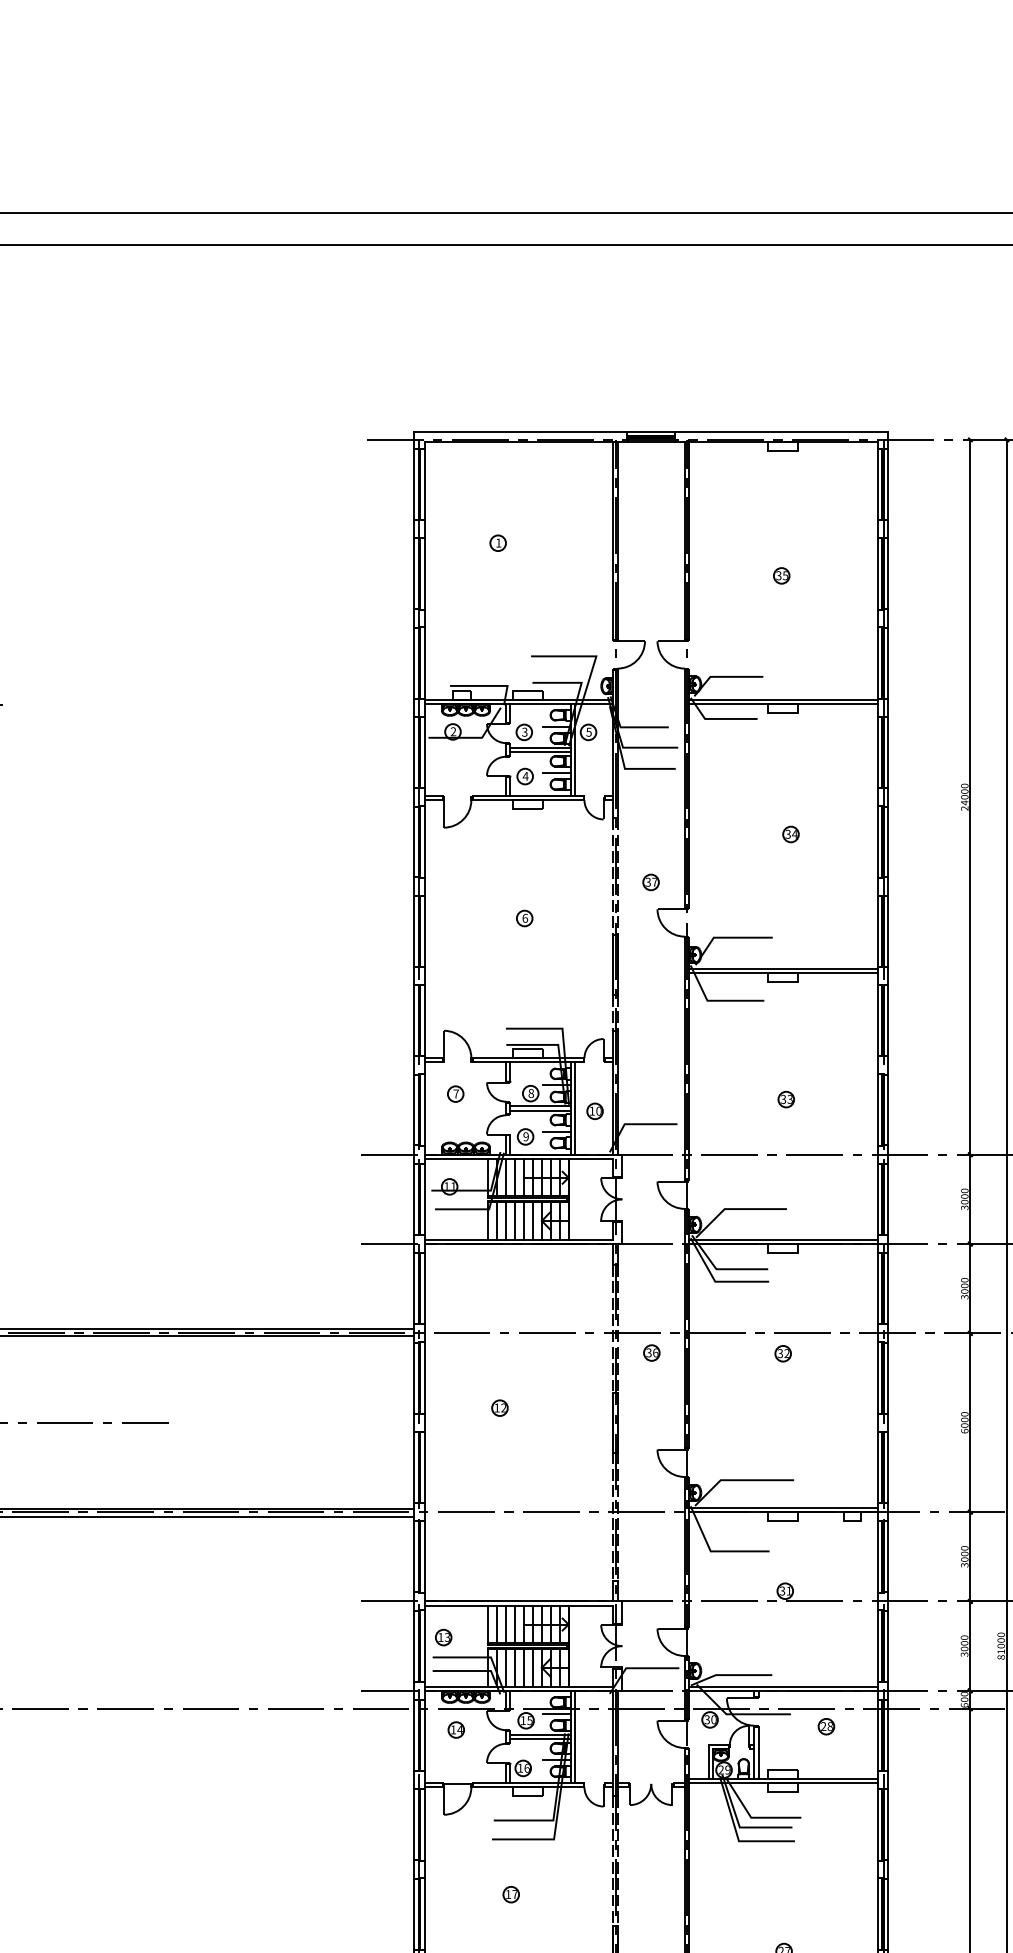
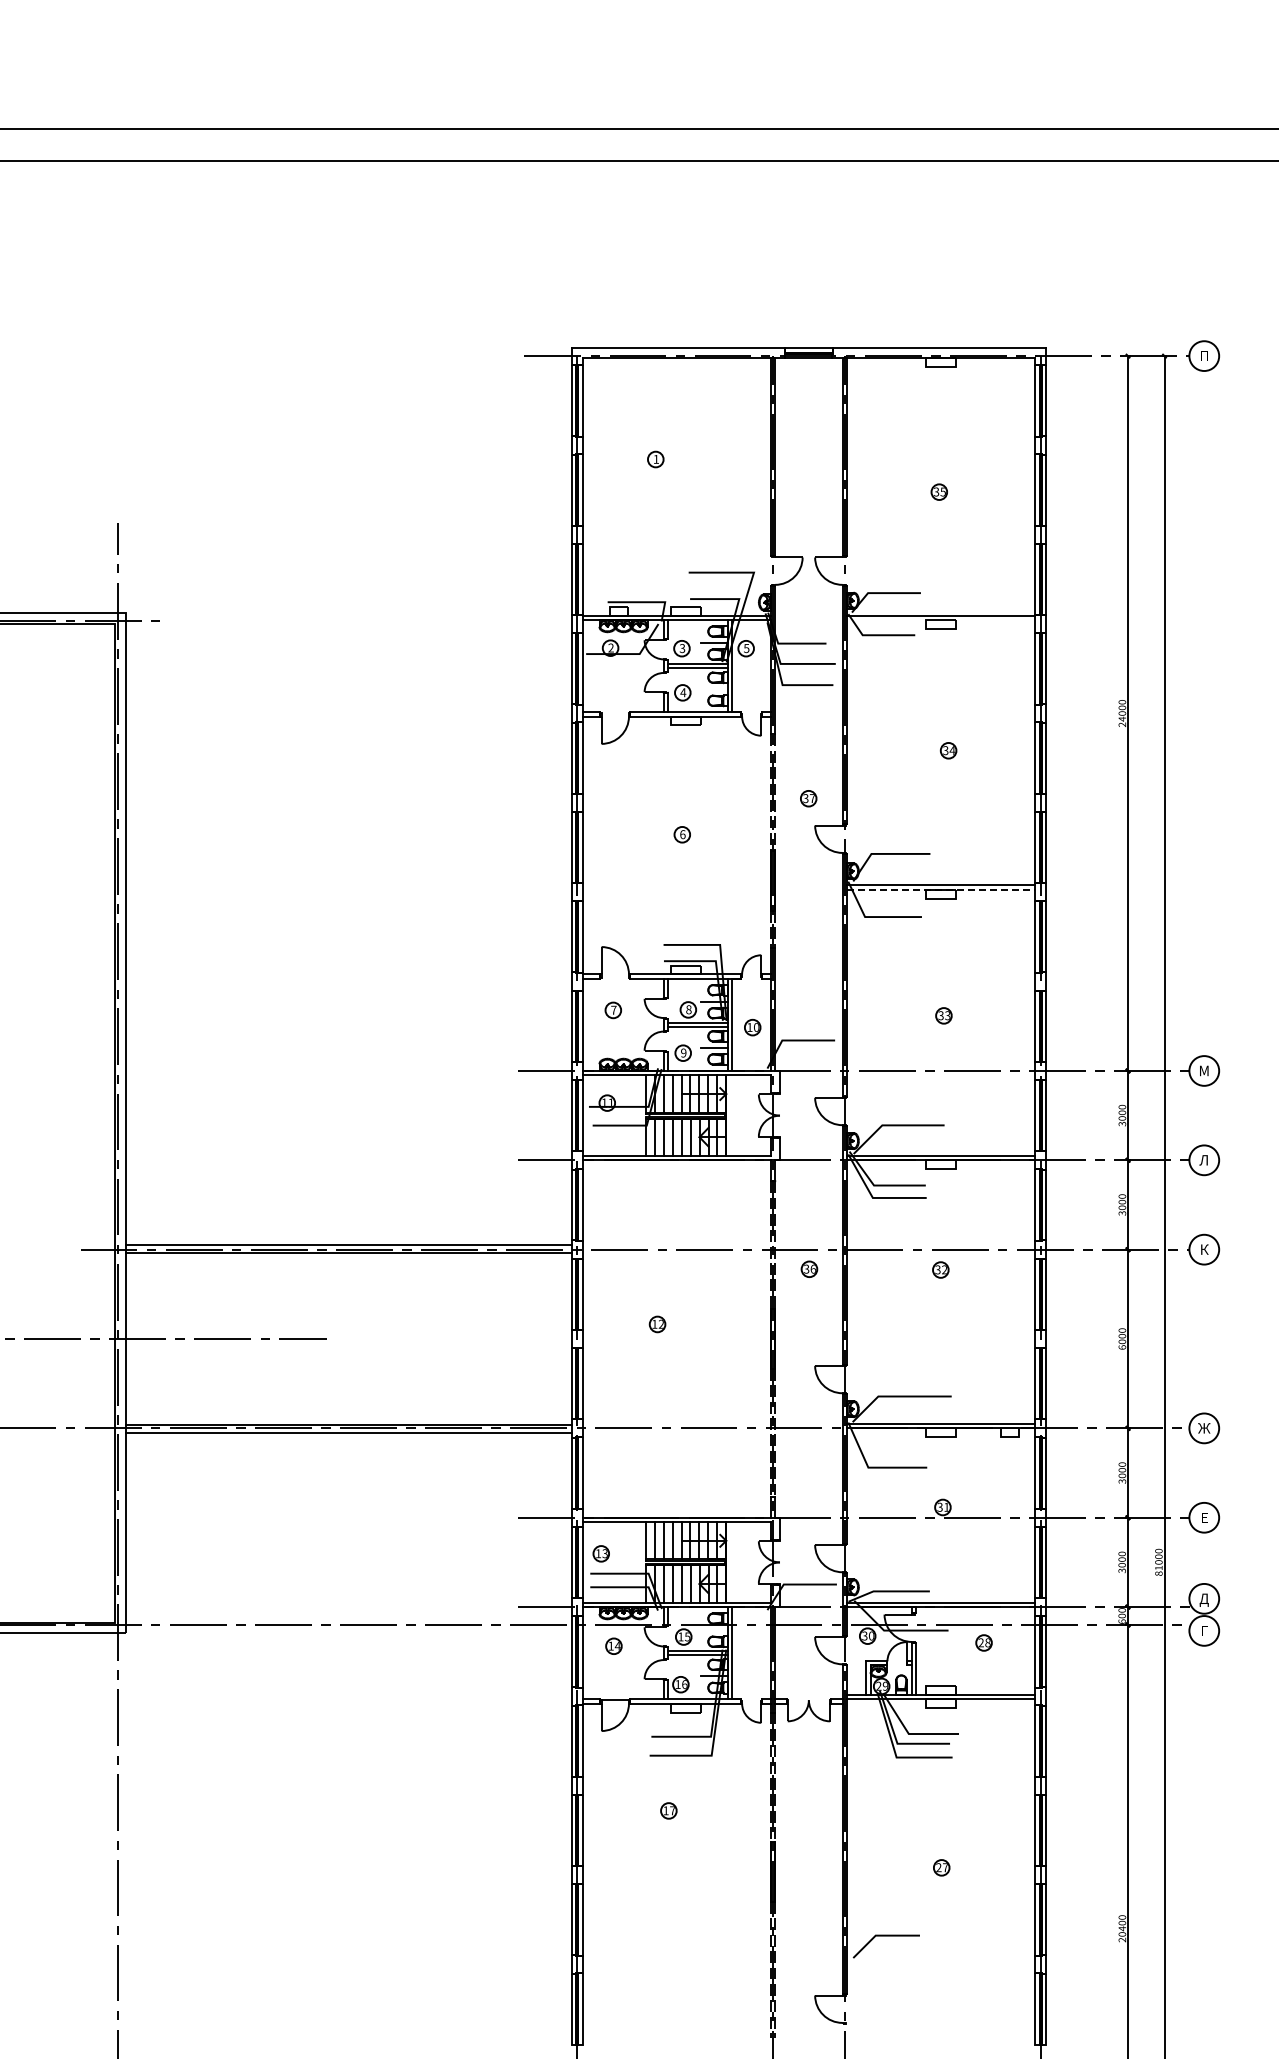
line: (782, 704) -> (940, 620), removed
line: (556, 773) -> (714, 689), removed
line: (783, 973) -> (941, 889), solid -> dashed
line: (556, 1714) -> (714, 1630), removed

